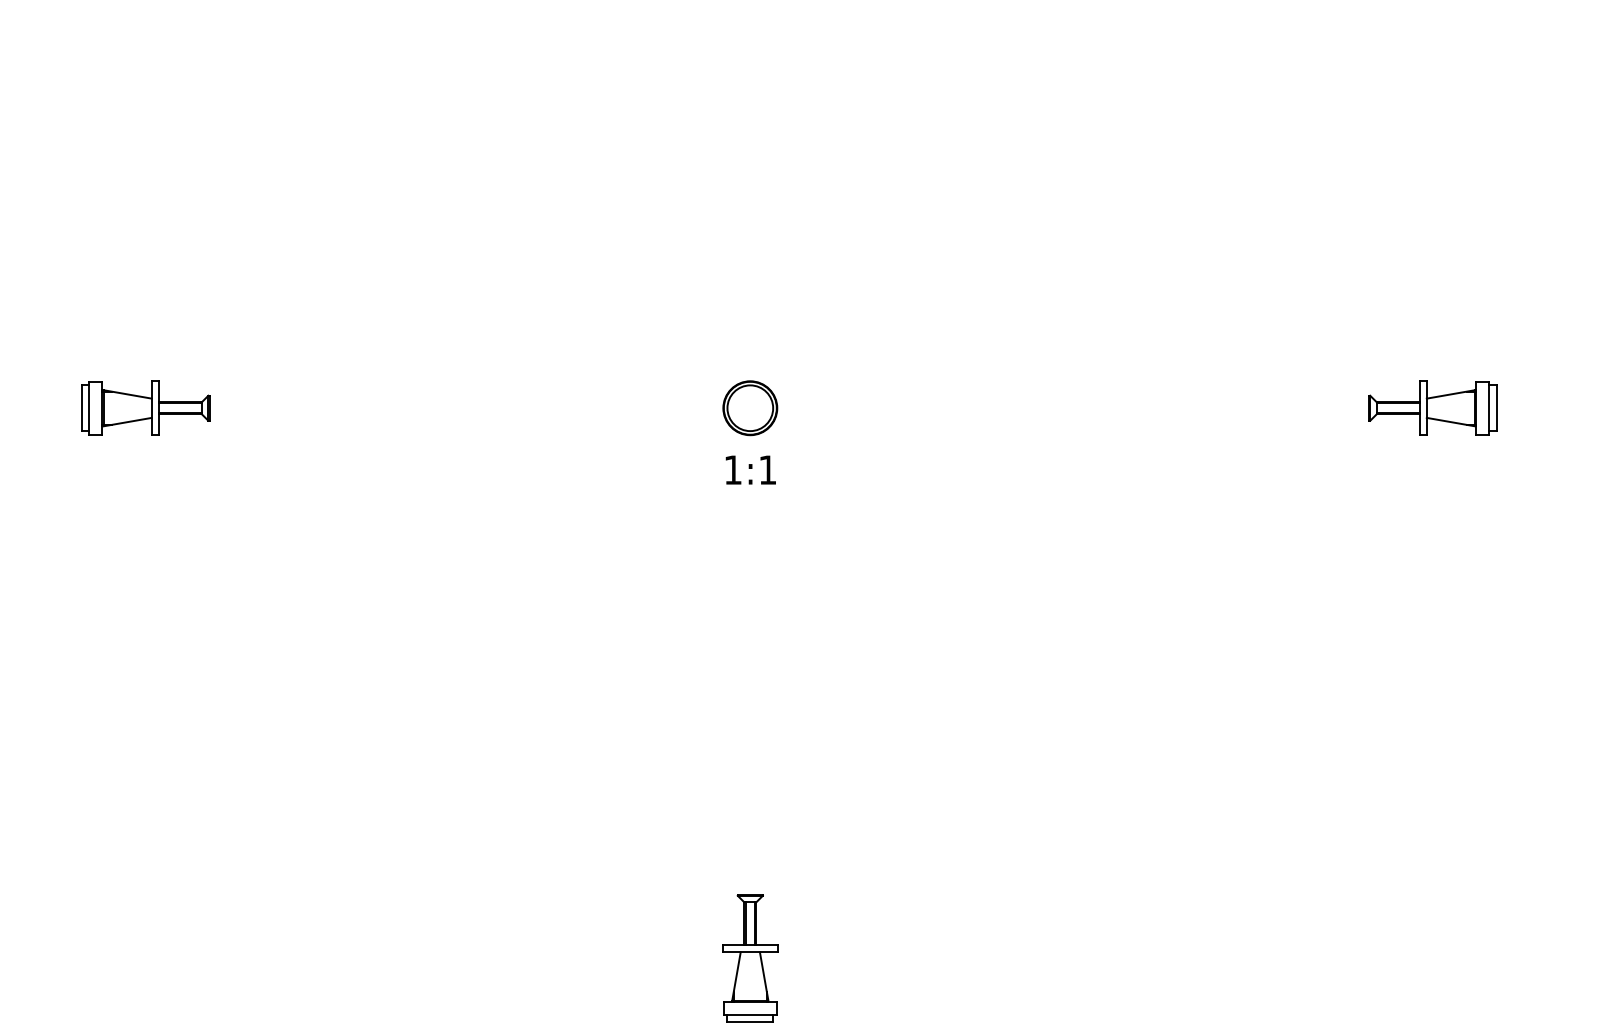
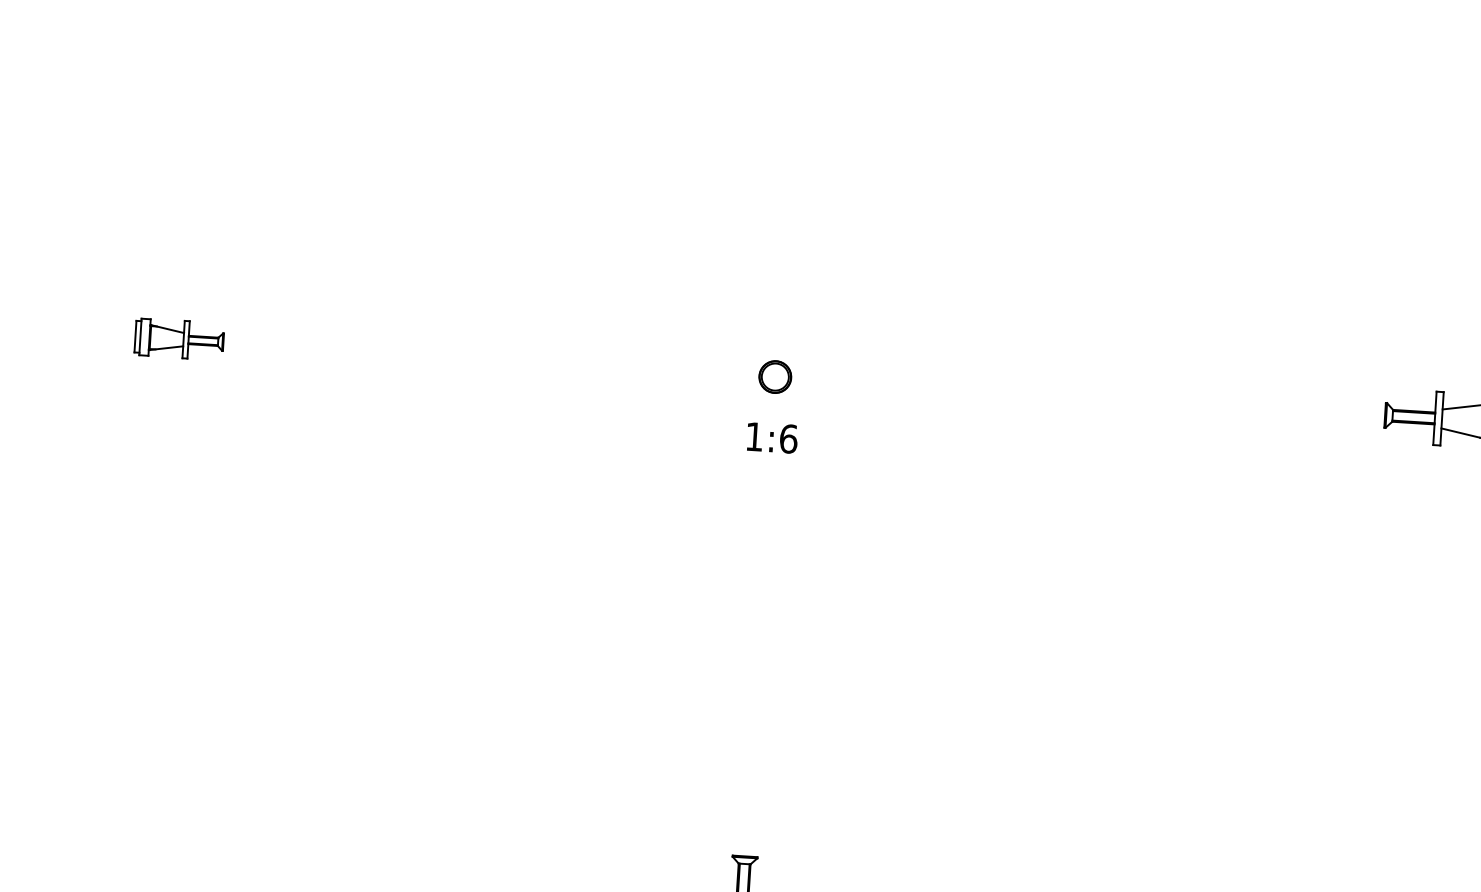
part: (145, 407) -> (179, 338), size x0.7
part: (750, 408) -> (775, 377), size x0.6
text: (767, 469) -> (788, 438), 1:1 -> 1:6

